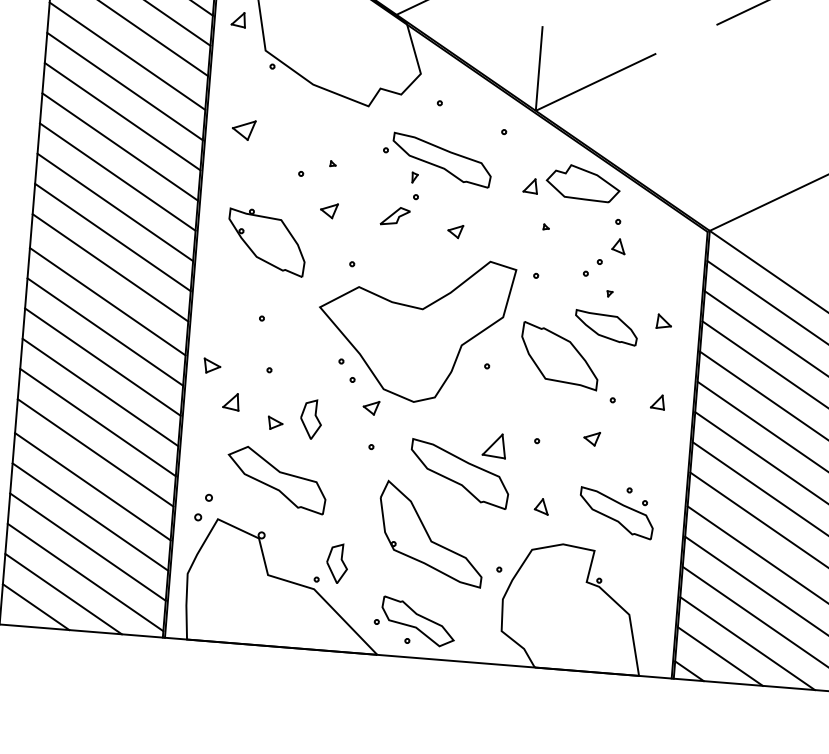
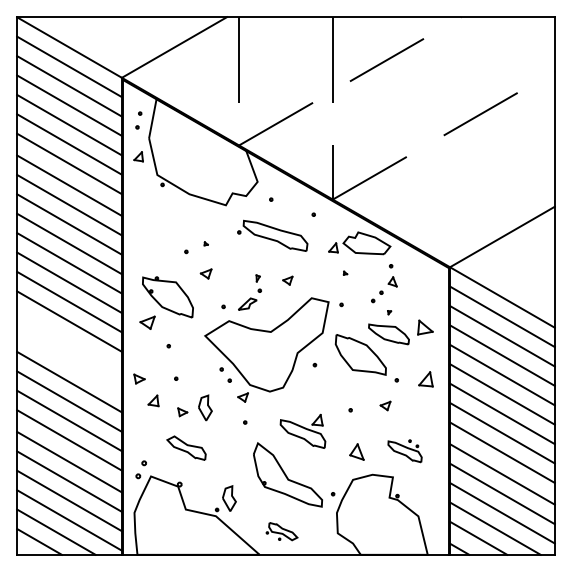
part: (243, 129) -> (147, 322), moved
part: (399, 198) -> (249, 292), moved
line: (107, 301) -> (69, 343), removed
part: (664, 321) -> (425, 327), size x1.6
line: (105, 331) -> (69, 362), removed
part: (657, 401) -> (425, 378), size x1.6
part: (459, 468) -> (302, 431), size x0.7
part: (276, 478) -> (186, 447), size x0.6
part: (541, 506) -> (356, 451), size x1.6
part: (615, 510) -> (404, 450), size x0.7
part: (414, 621) -> (281, 531), size x0.6

